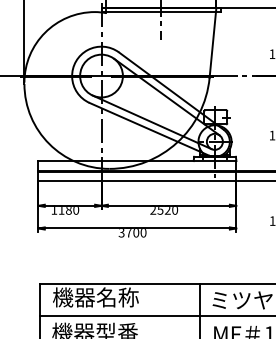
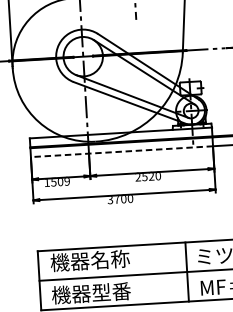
line: (137, 181) -> (122, 151), solid -> dashed
text: (68, 210) -> (60, 182), 1180 -> 1509

